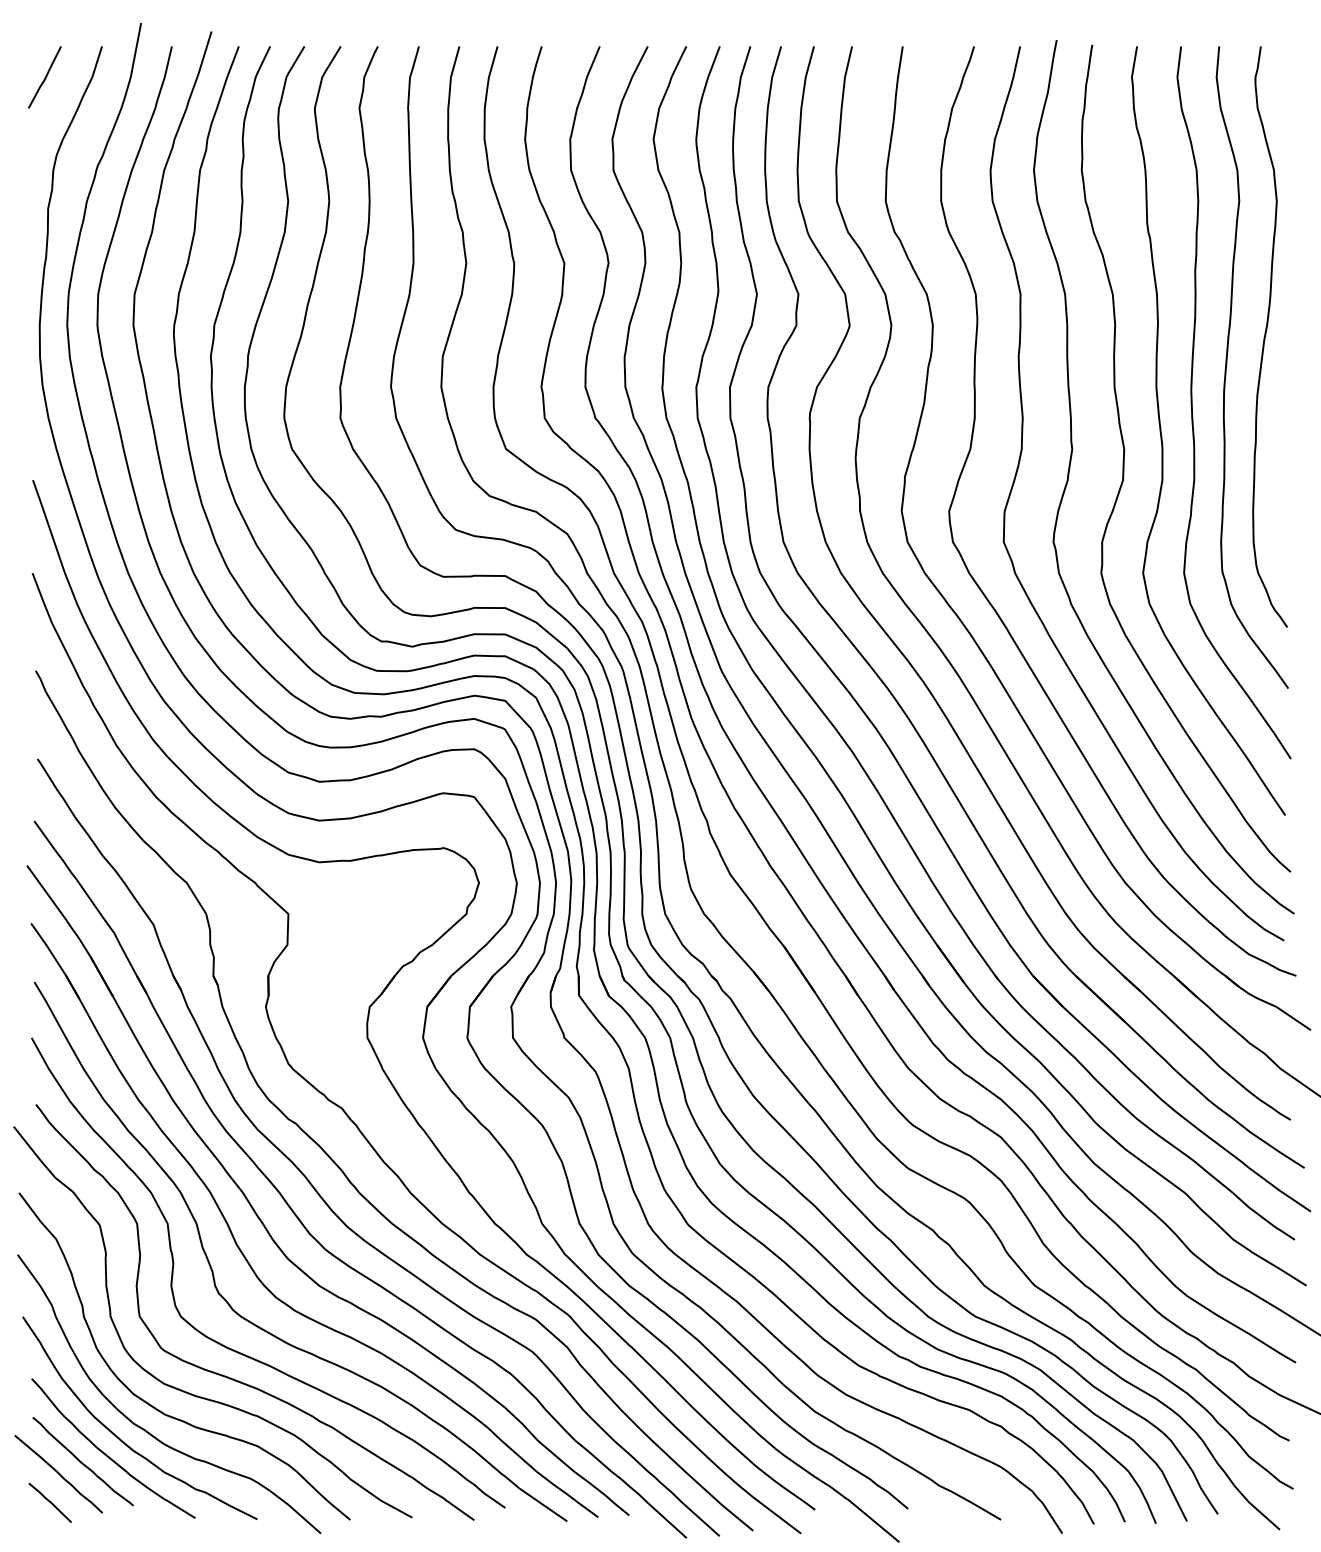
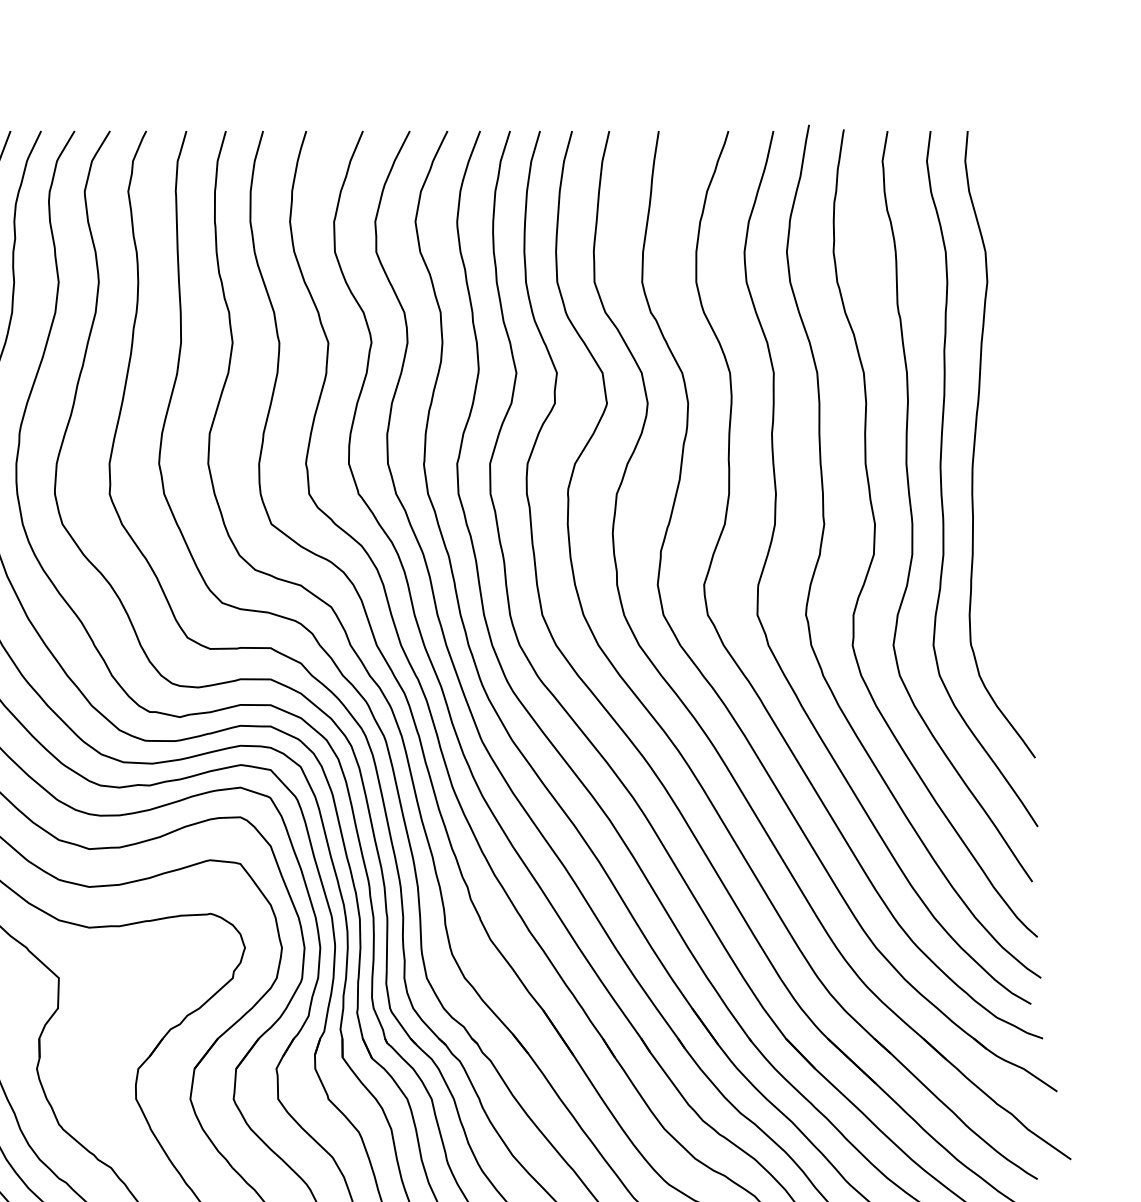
curve: (1266, 335) -> (1013, 413), removed

